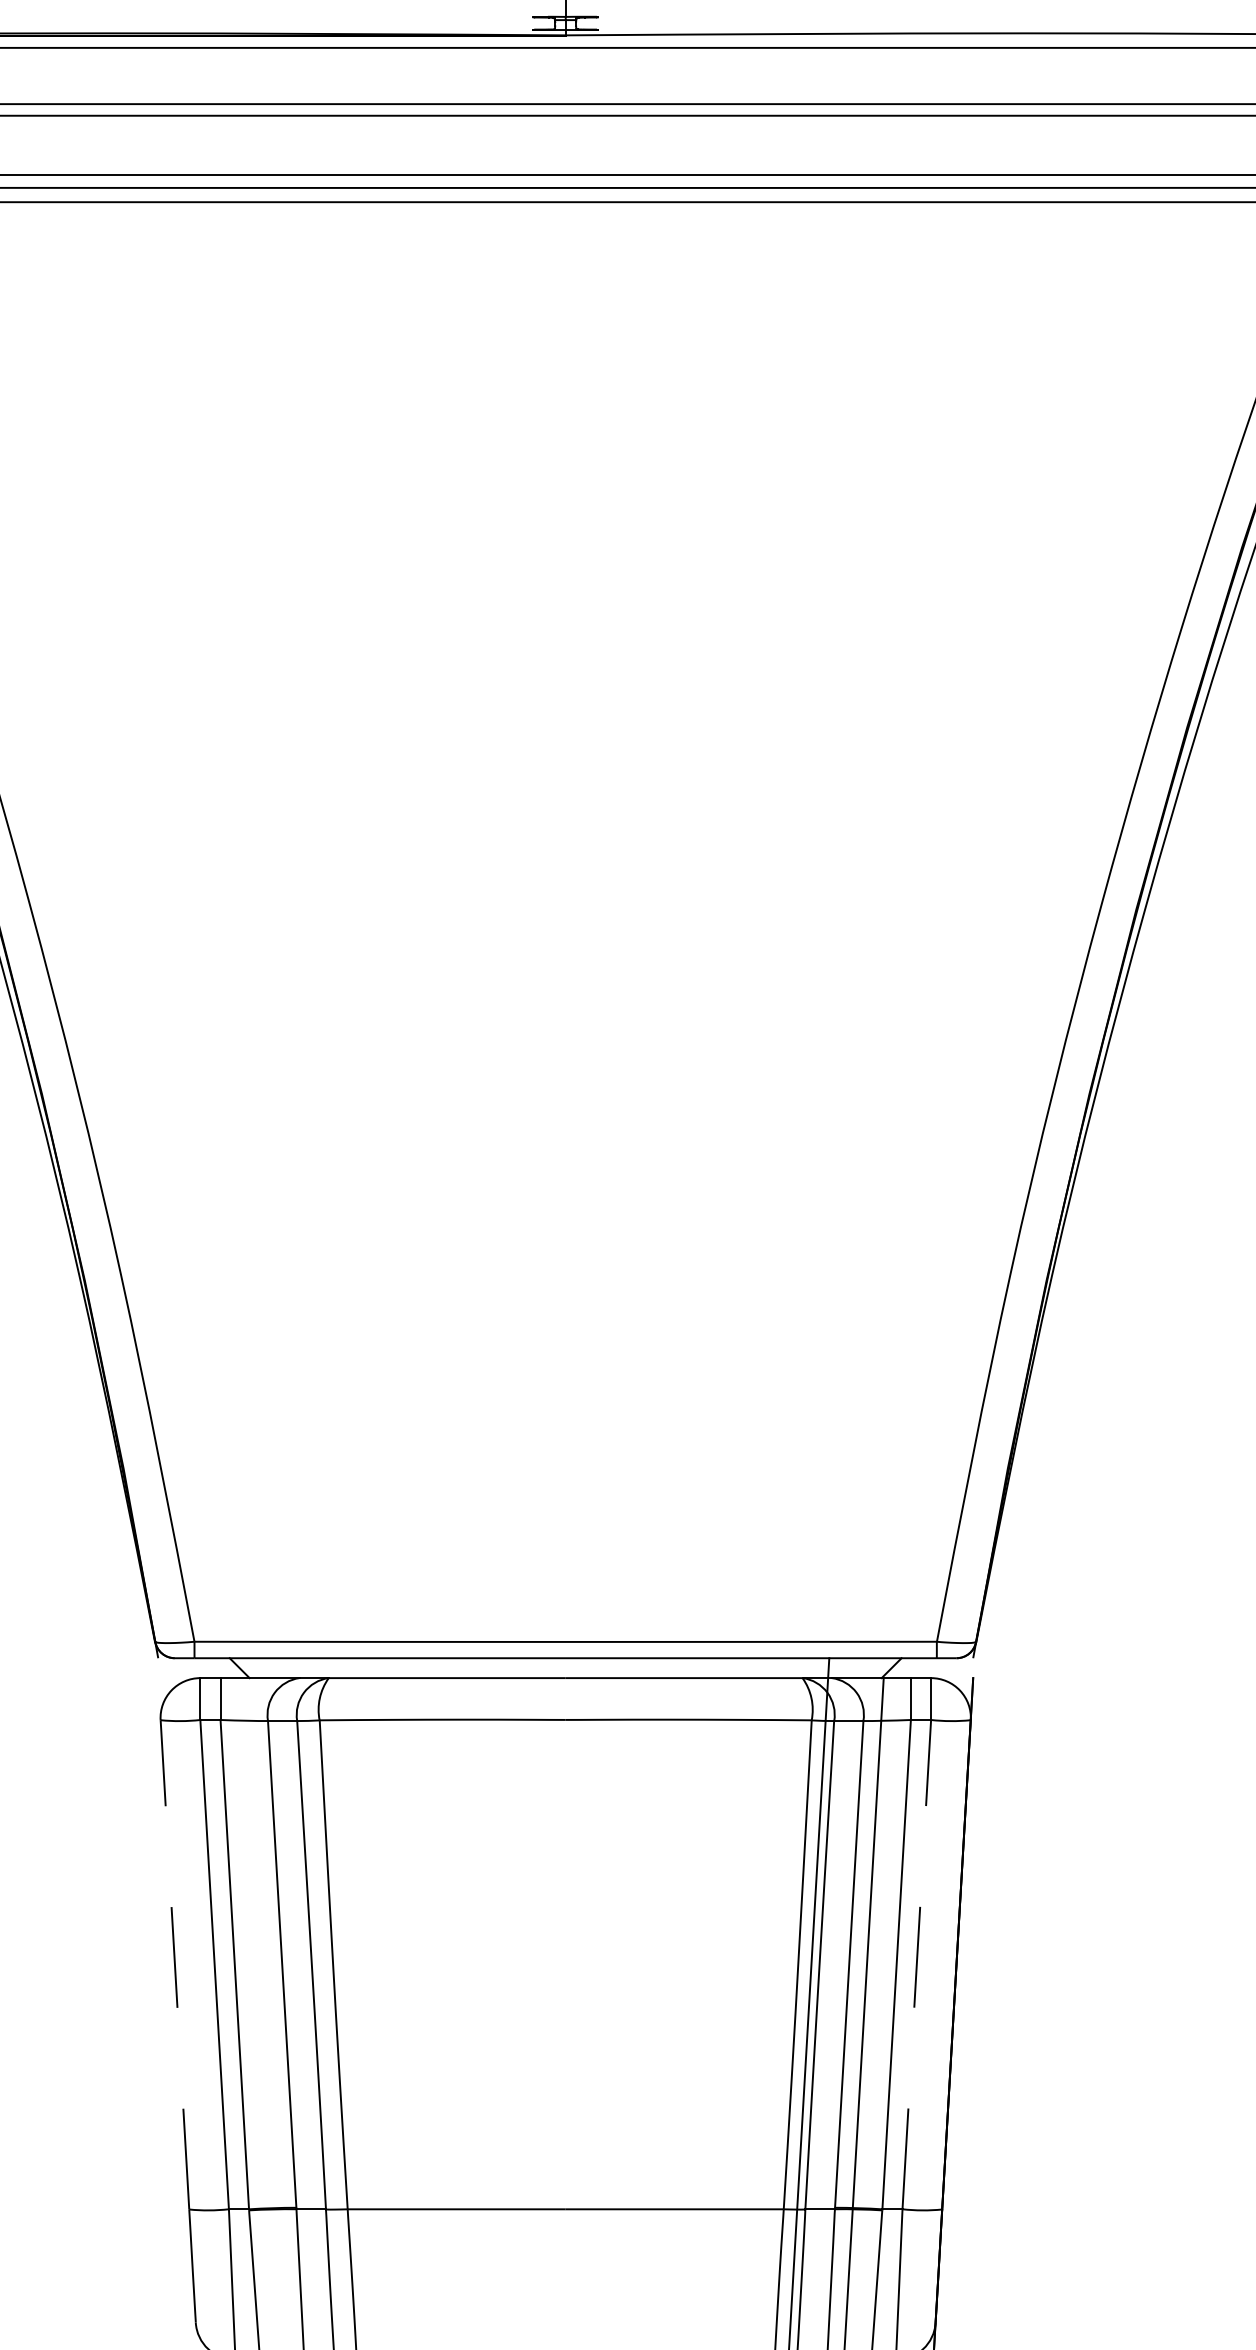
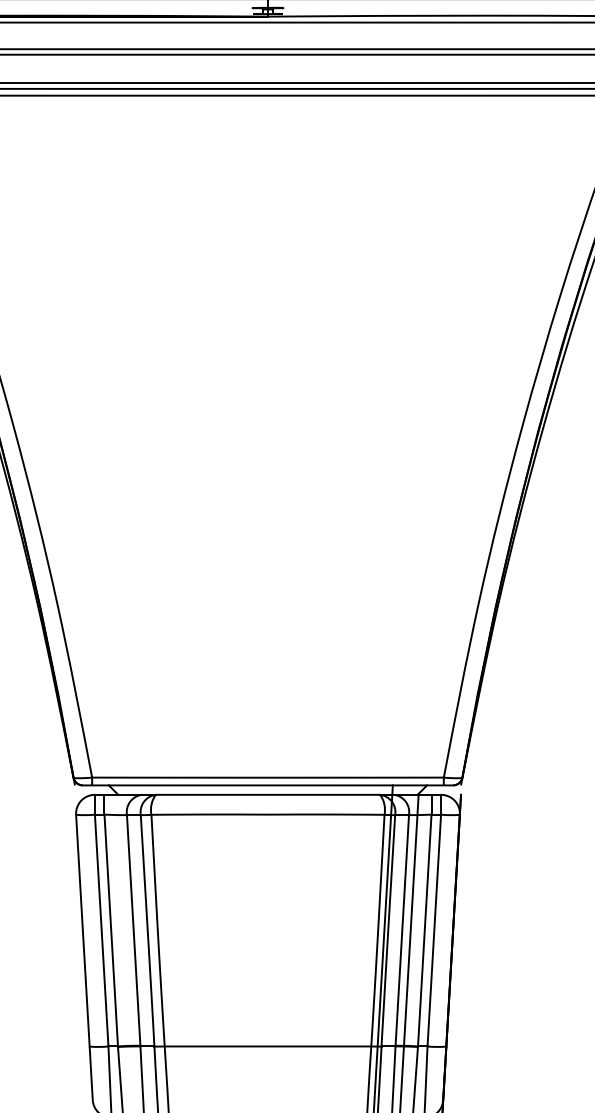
line: (174, 1964) -> (82, 930), dashed -> solid
line: (917, 1964) -> (434, 930), dashed -> solid

